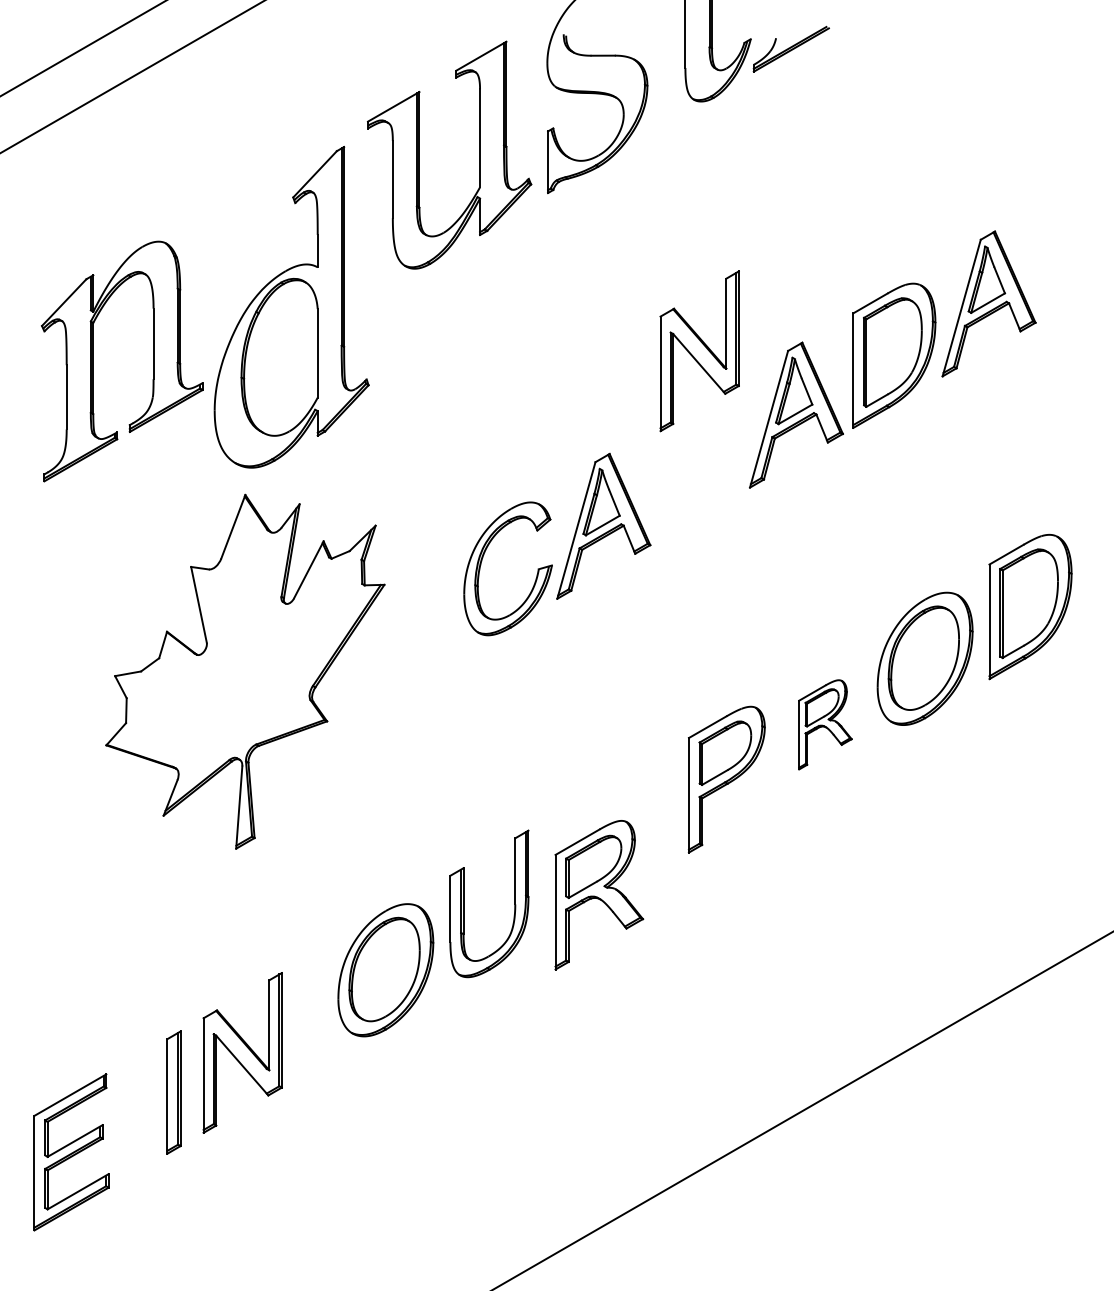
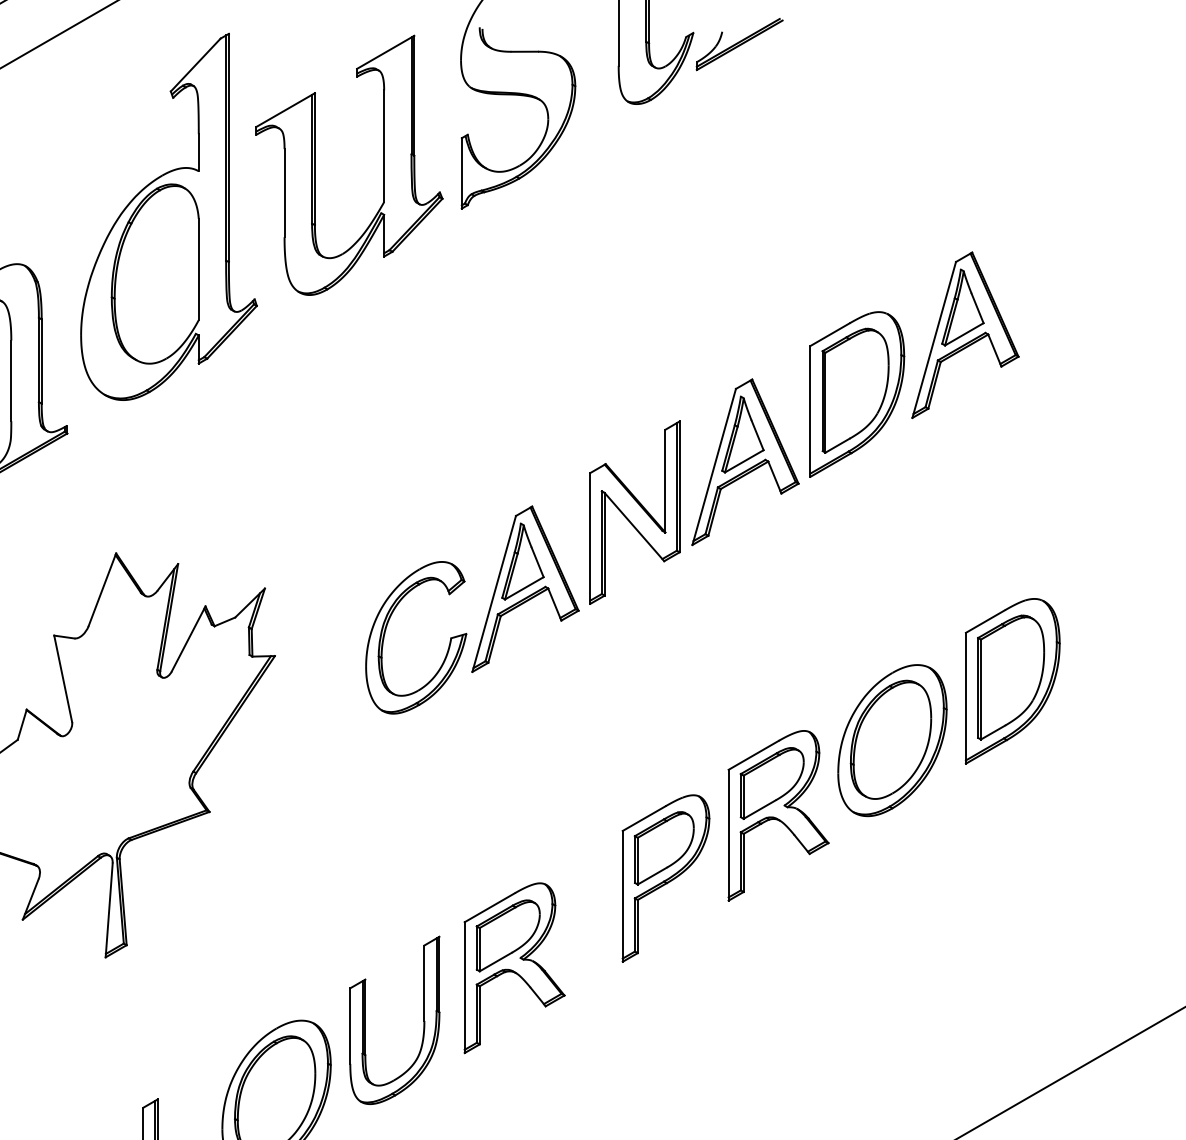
part: (291, 307) -> (168, 217), moved
part: (699, 351) -> (634, 512), moved
part: (825, 724) -> (778, 815), size x1.67
part: (599, 895) -> (514, 968), moved

